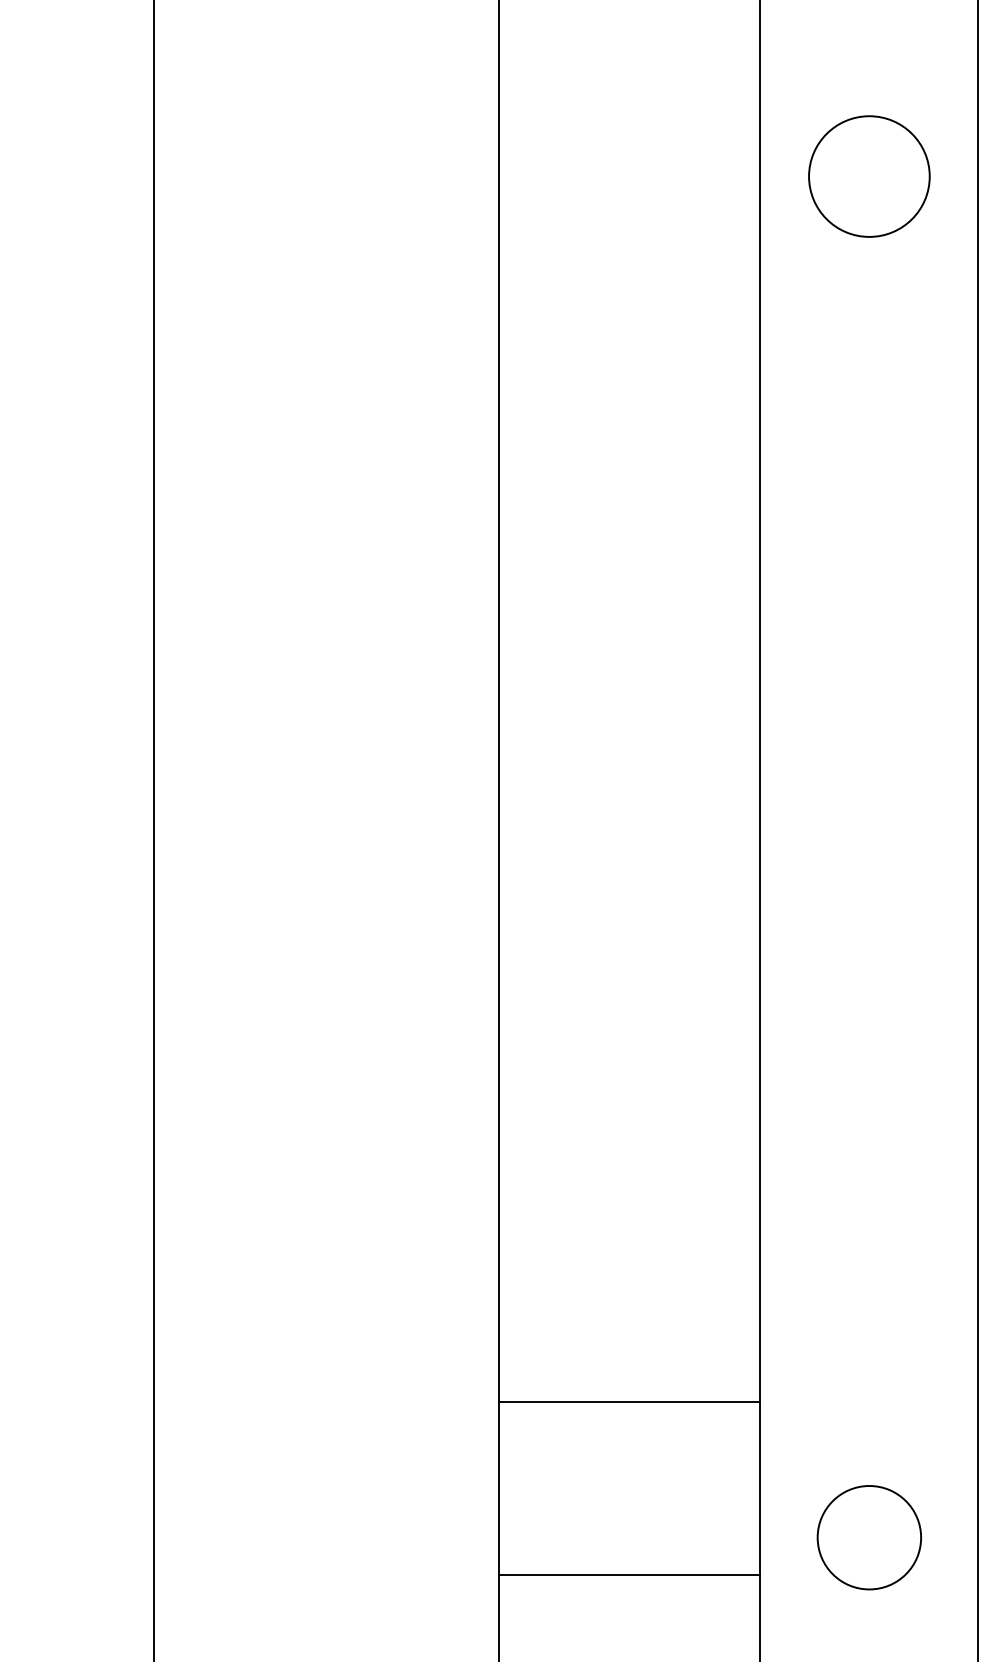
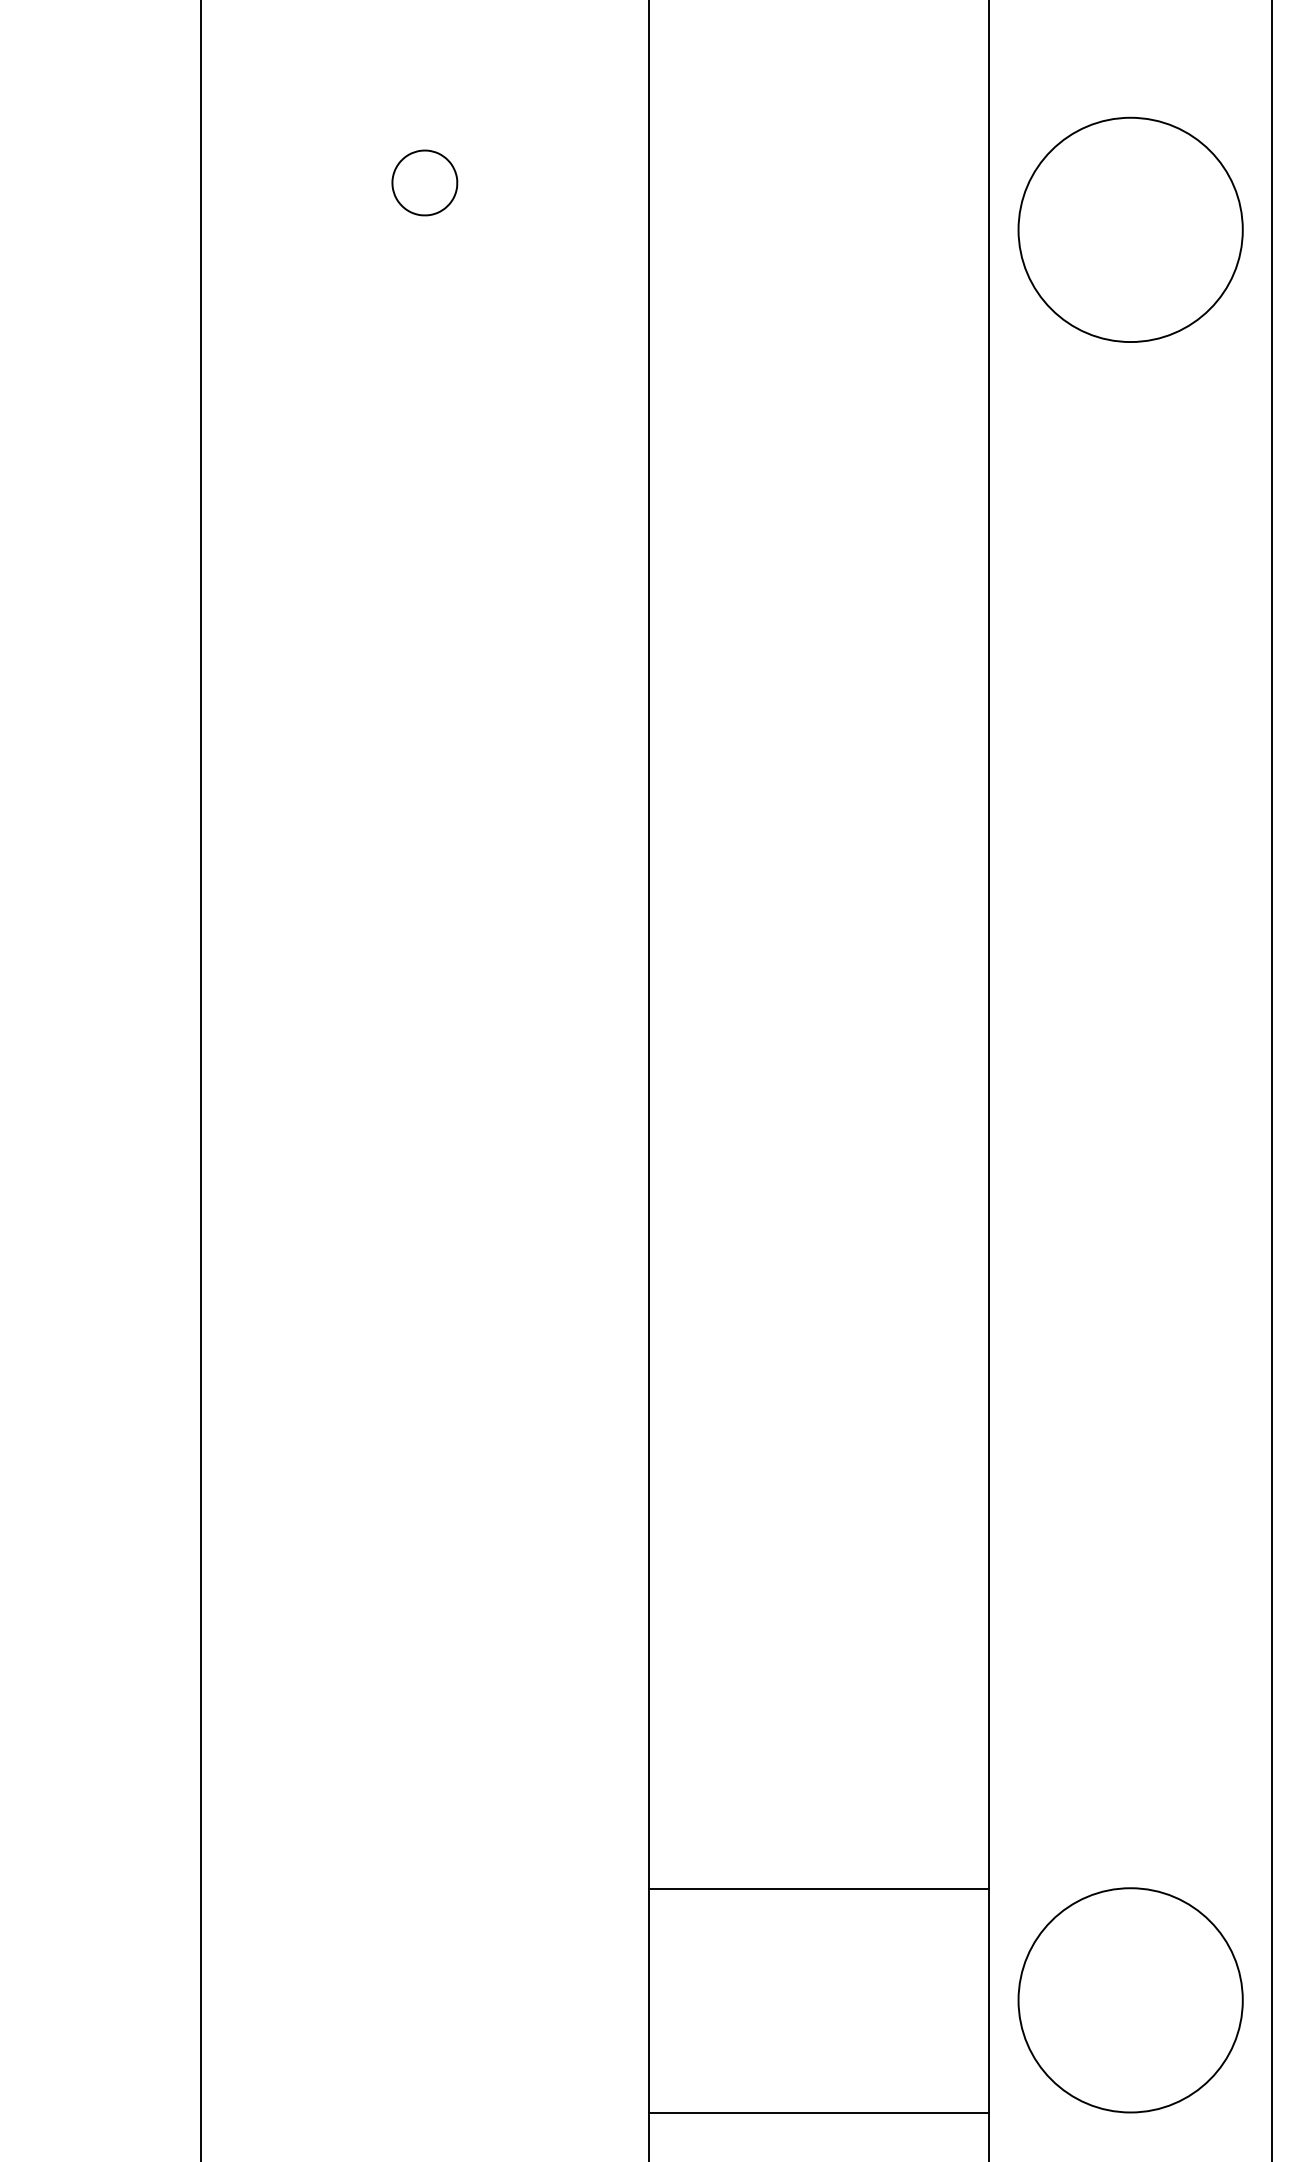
part: (326, 140) -> (424, 182), added
circle: (869, 176) -> (1130, 229), size x1.43
line: (629, 1401) -> (818, 1888), moved
circle: (869, 1537) -> (1130, 1999), size x1.67
line: (629, 1575) -> (818, 2113), moved

